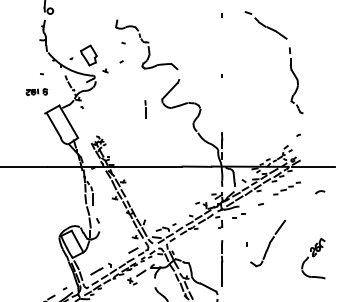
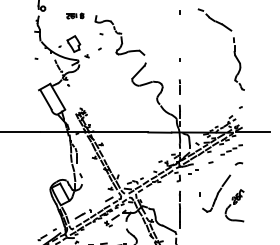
part: (37, 91) -> (75, 15), moved
line: (144, 108) -> (179, 86), moved
arc: (319, 191) -> (238, 163), moved
part: (313, 258) -> (234, 205), moved

